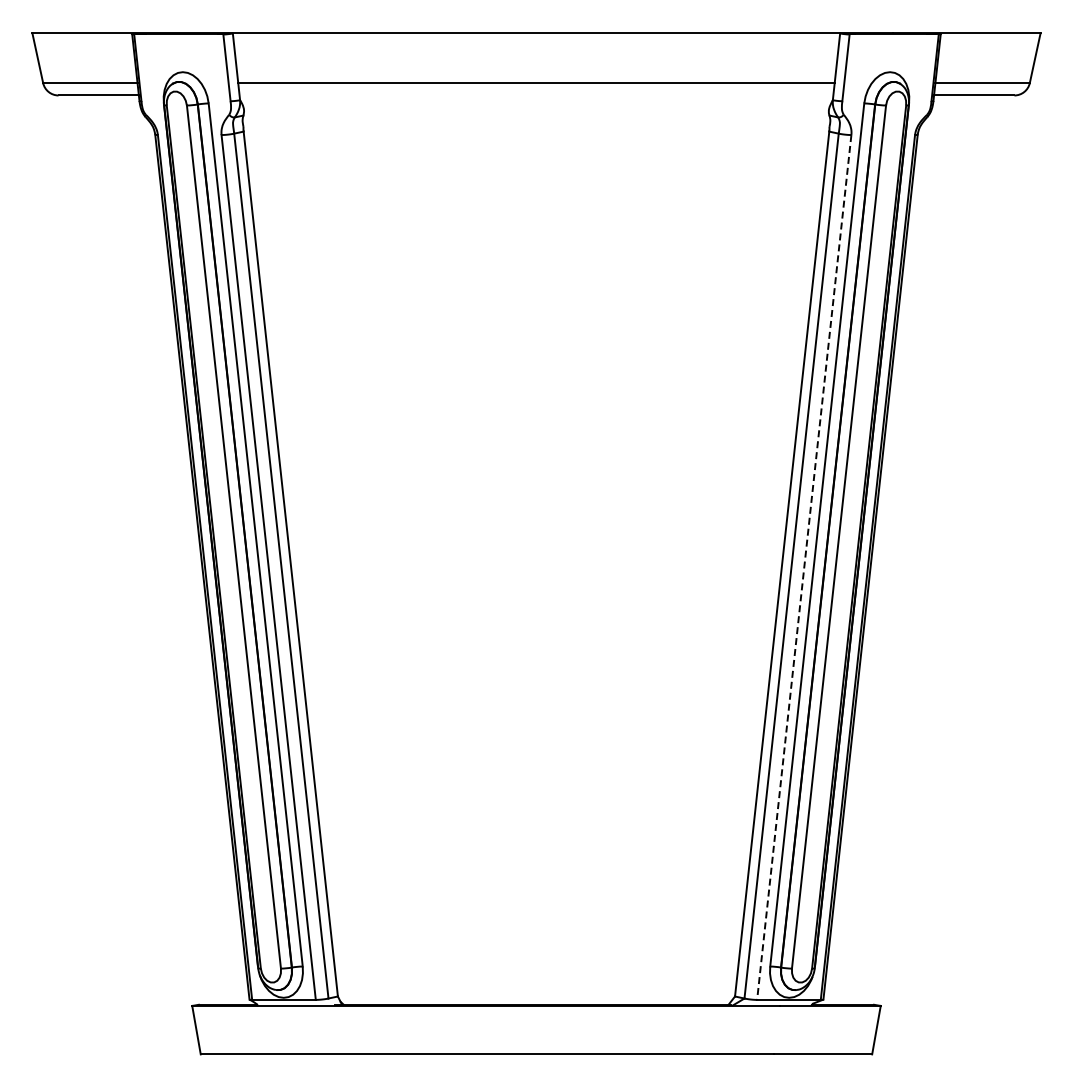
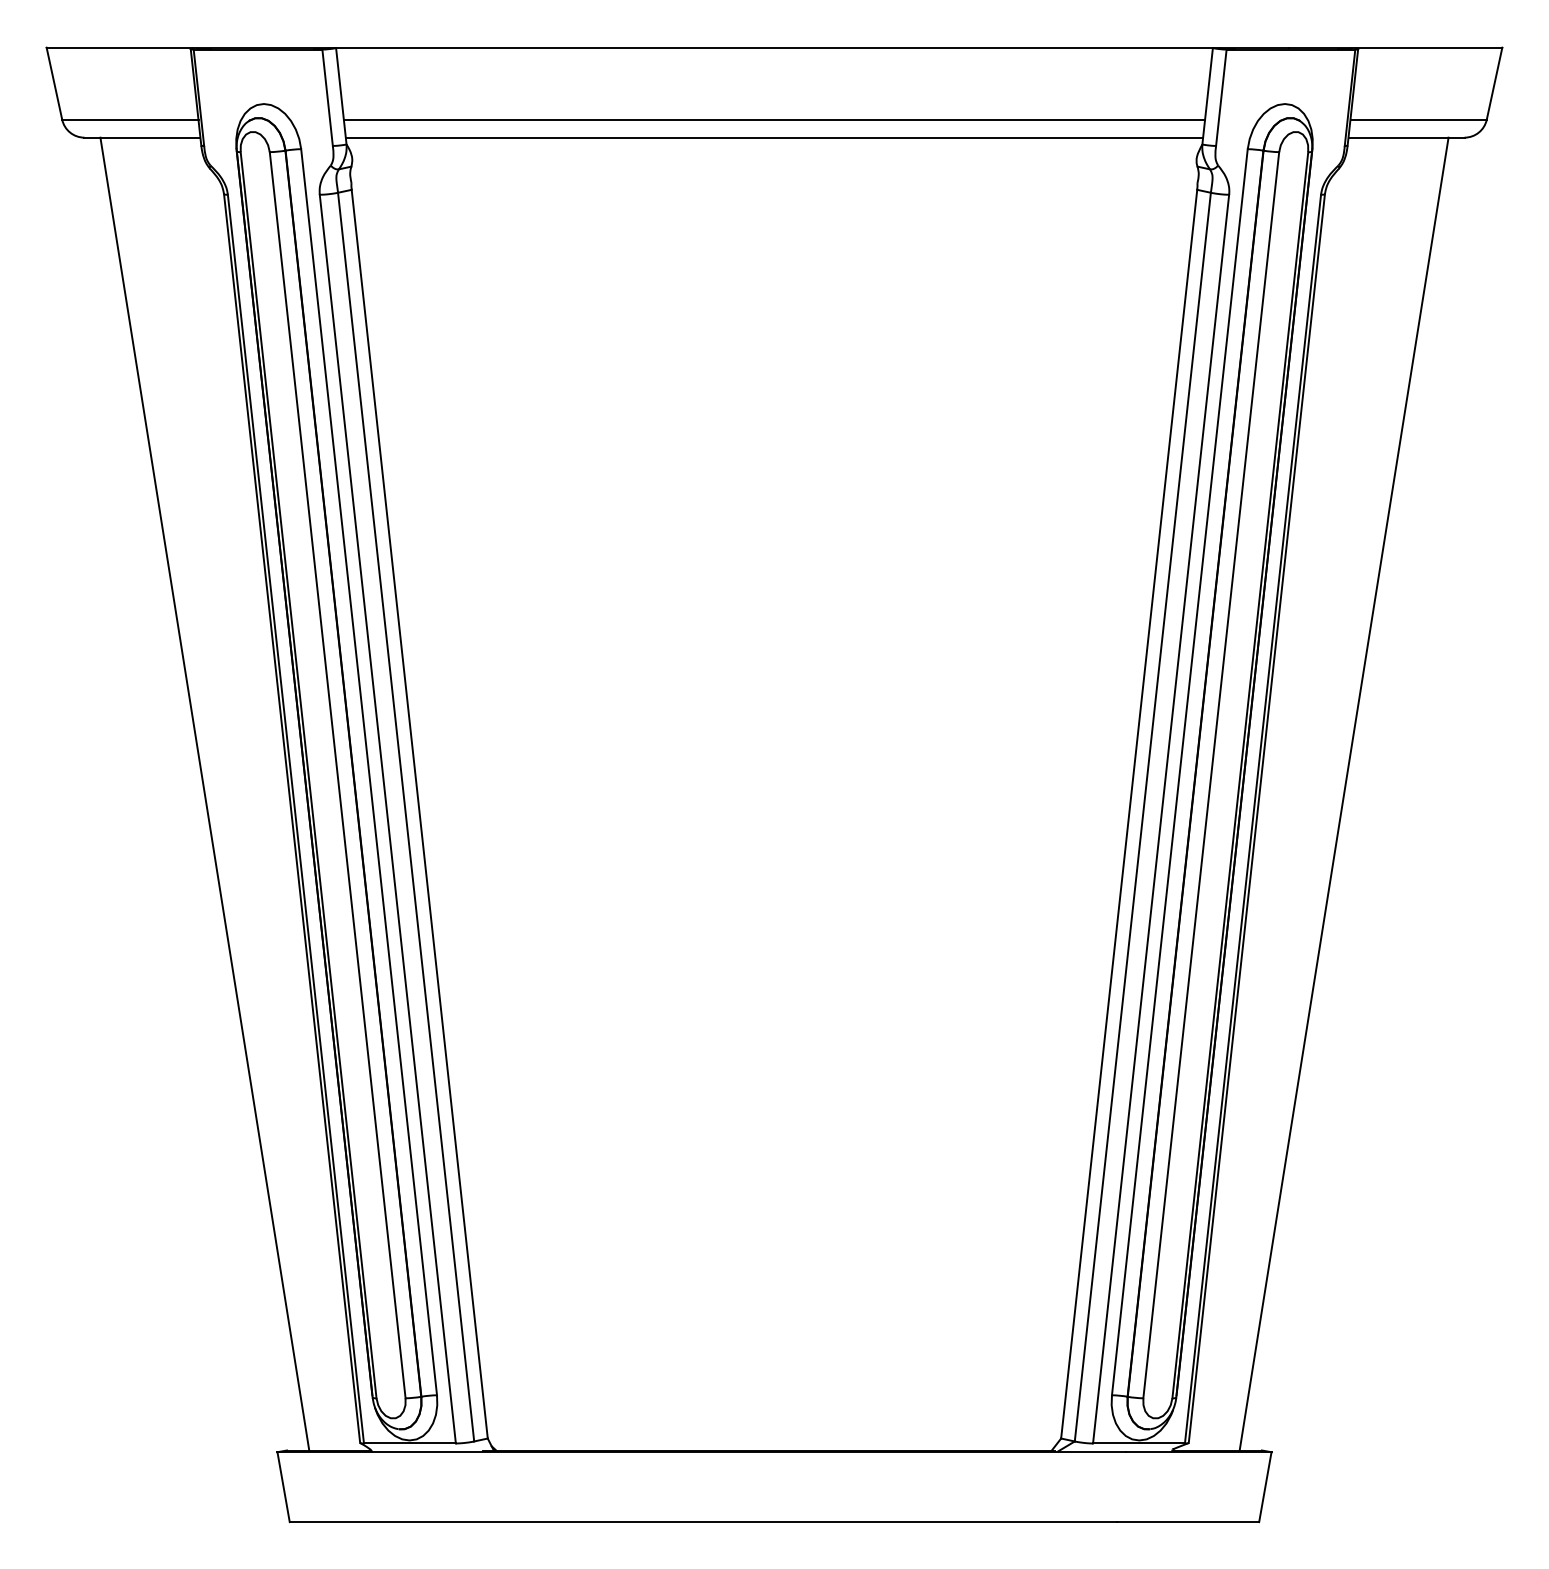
line: (536, 95) -> (774, 137), added
line: (141, 549) -> (204, 793), added
line: (930, 549) -> (1343, 793), added
line: (804, 567) -> (1161, 819), dashed -> solid

